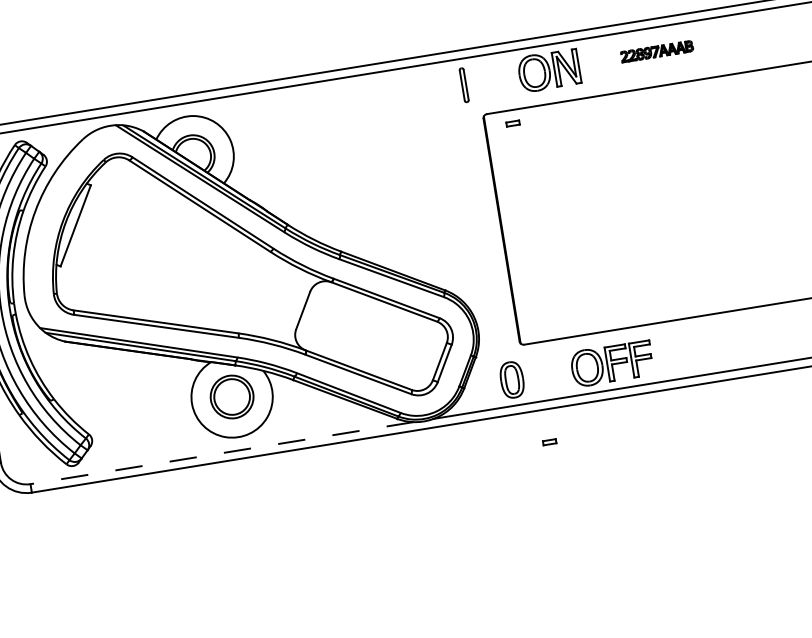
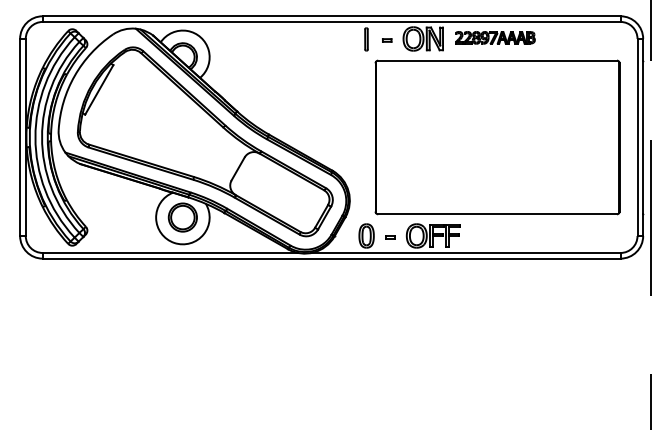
part: (657, 51) -> (495, 37), size x1.67
part: (513, 123) -> (387, 40), moved
part: (549, 442) -> (390, 237), moved
line: (222, 453) -> (170, 253), dashed -> solid

